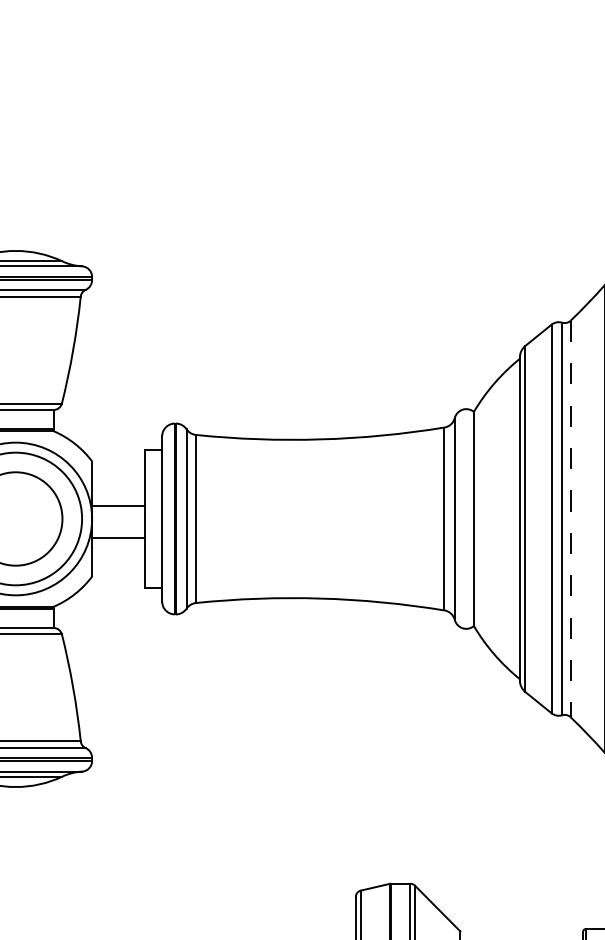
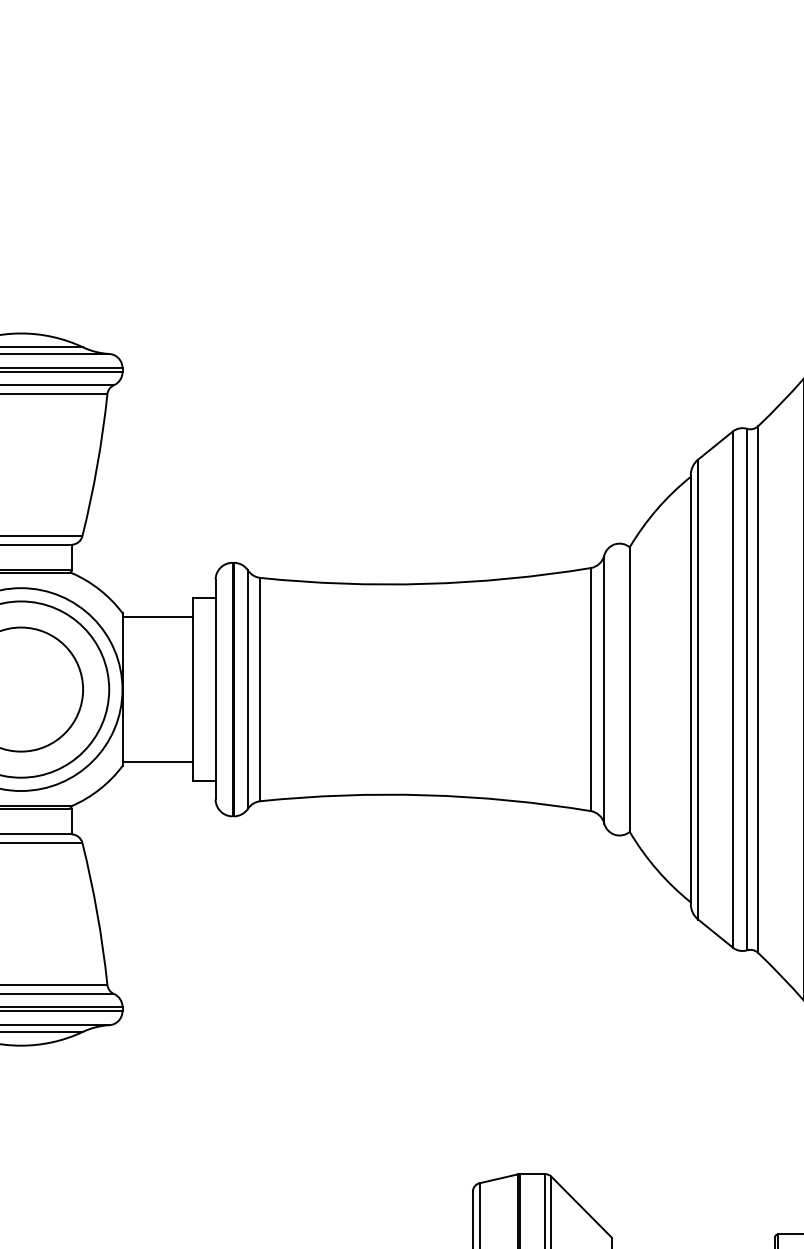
line: (118, 506) -> (157, 617), moved
line: (570, 519) -> (758, 690), dashed -> solid
line: (118, 537) -> (157, 761), moved

